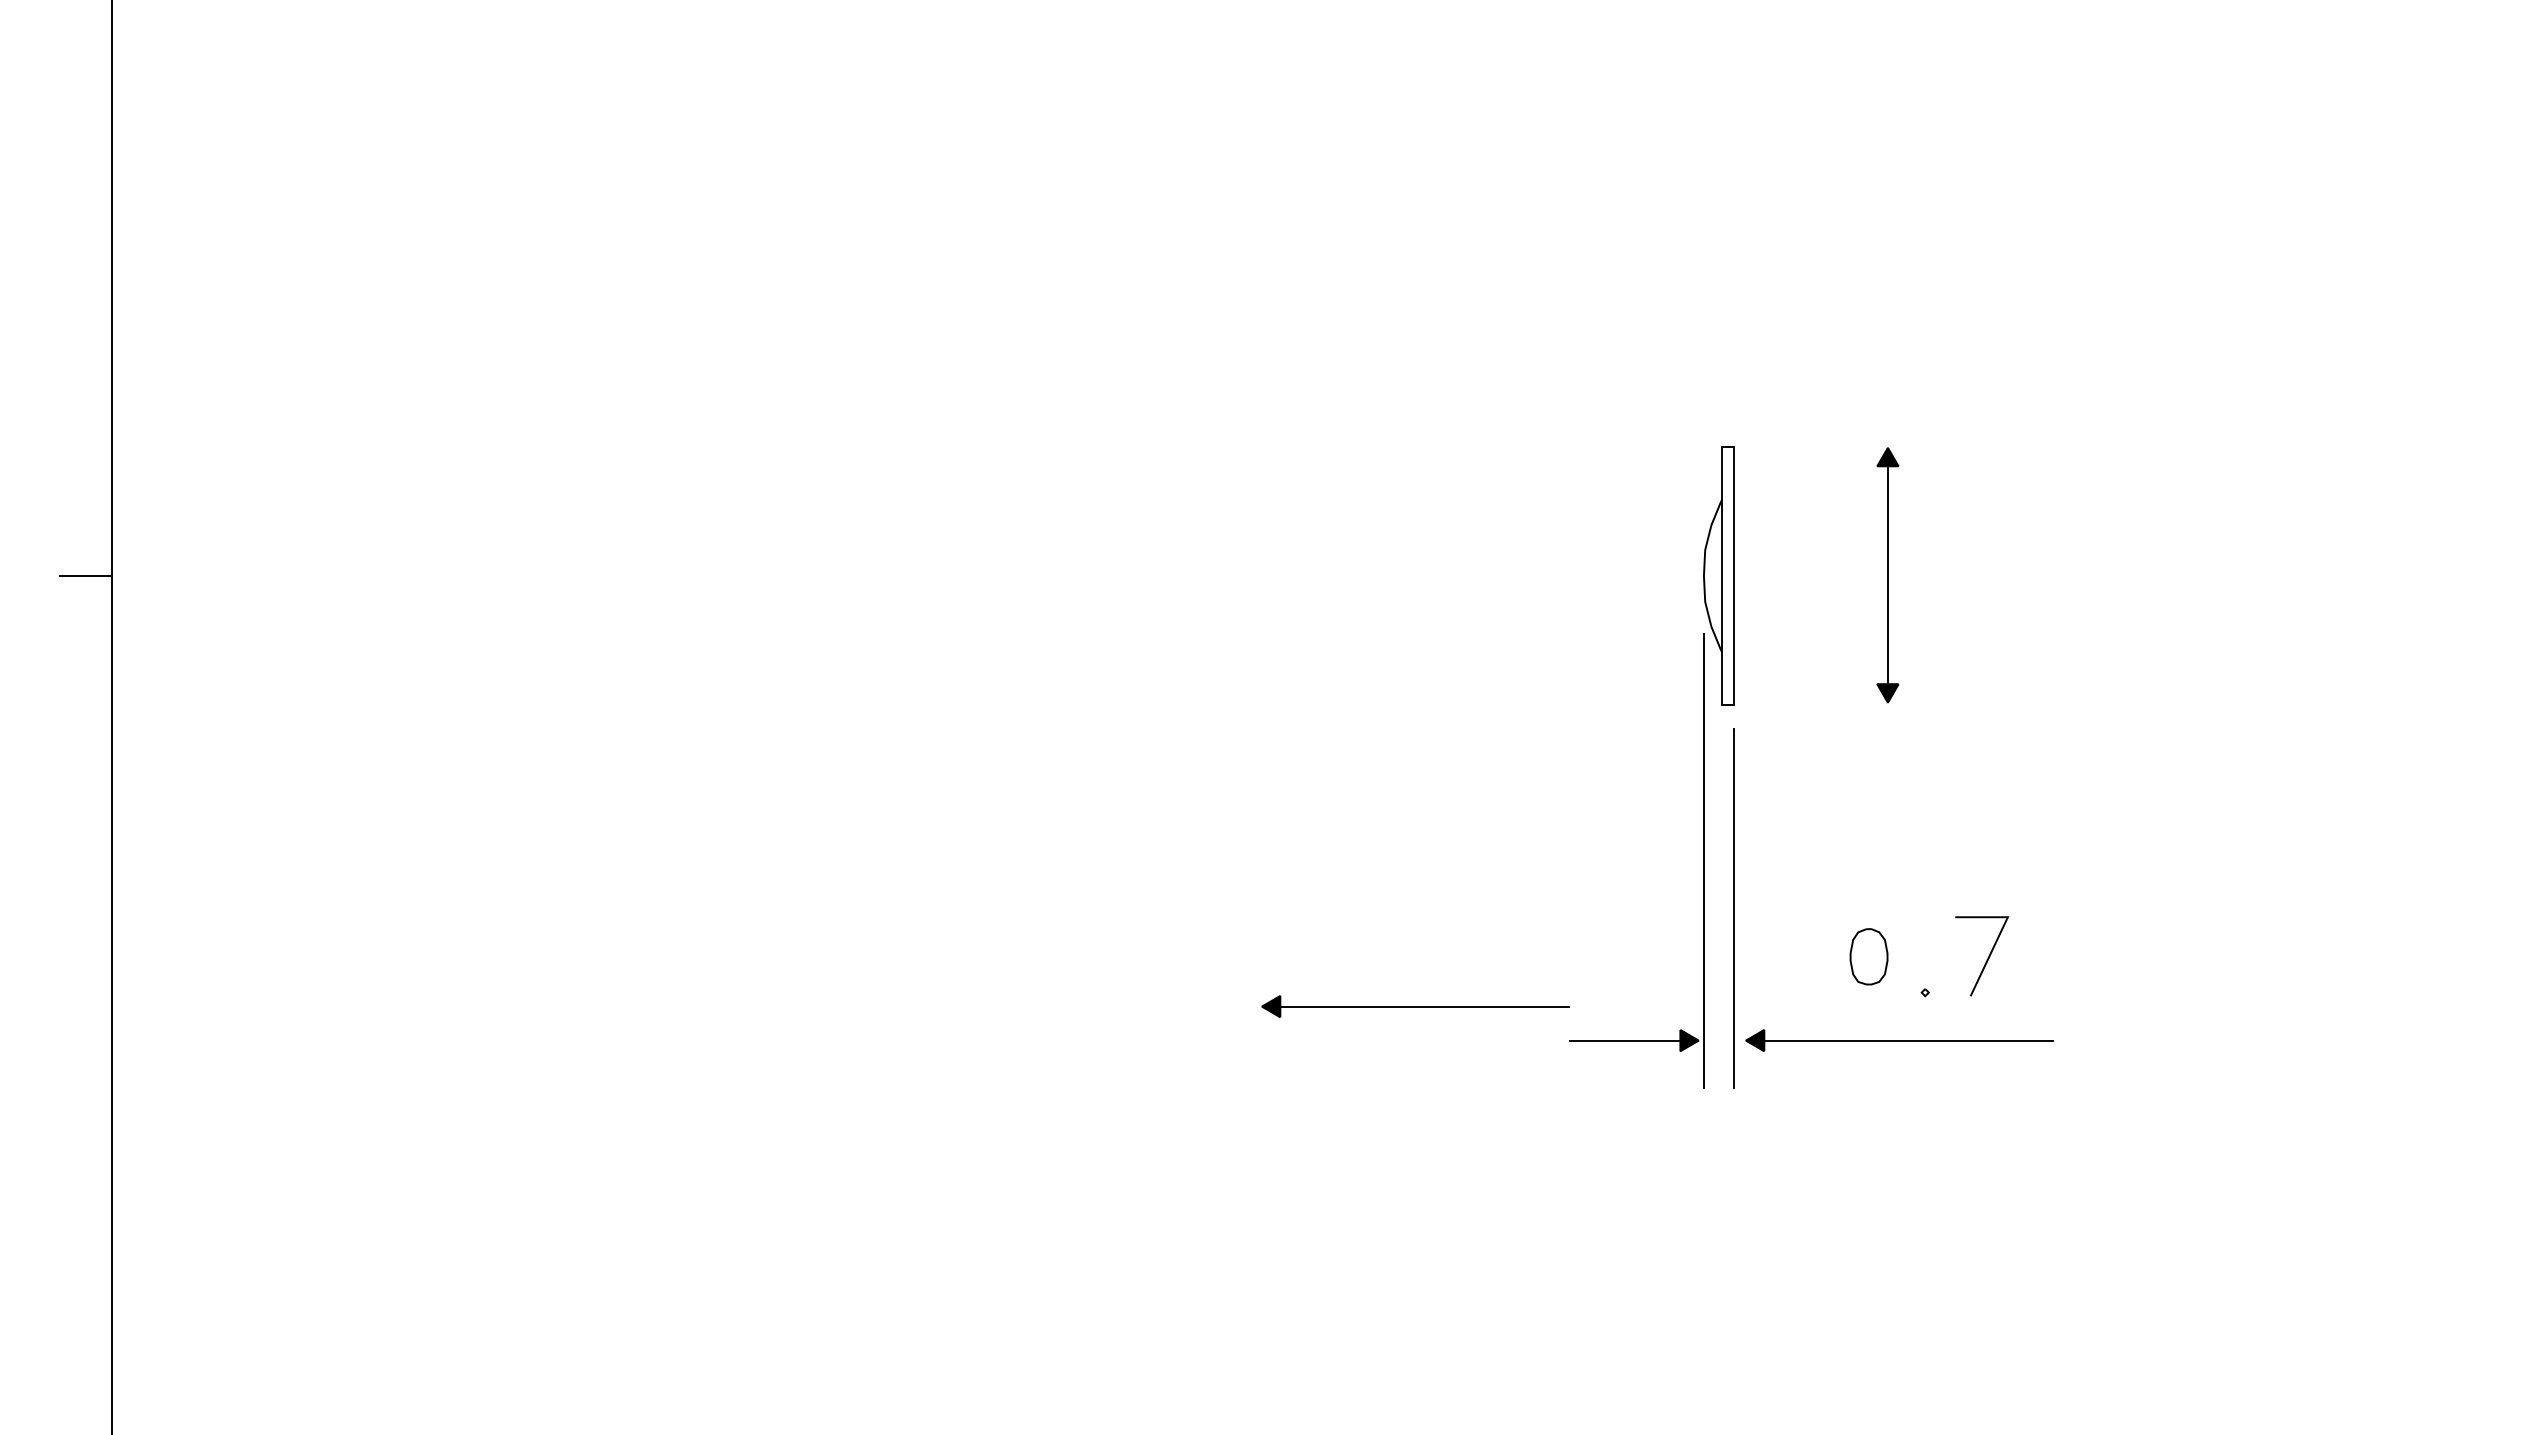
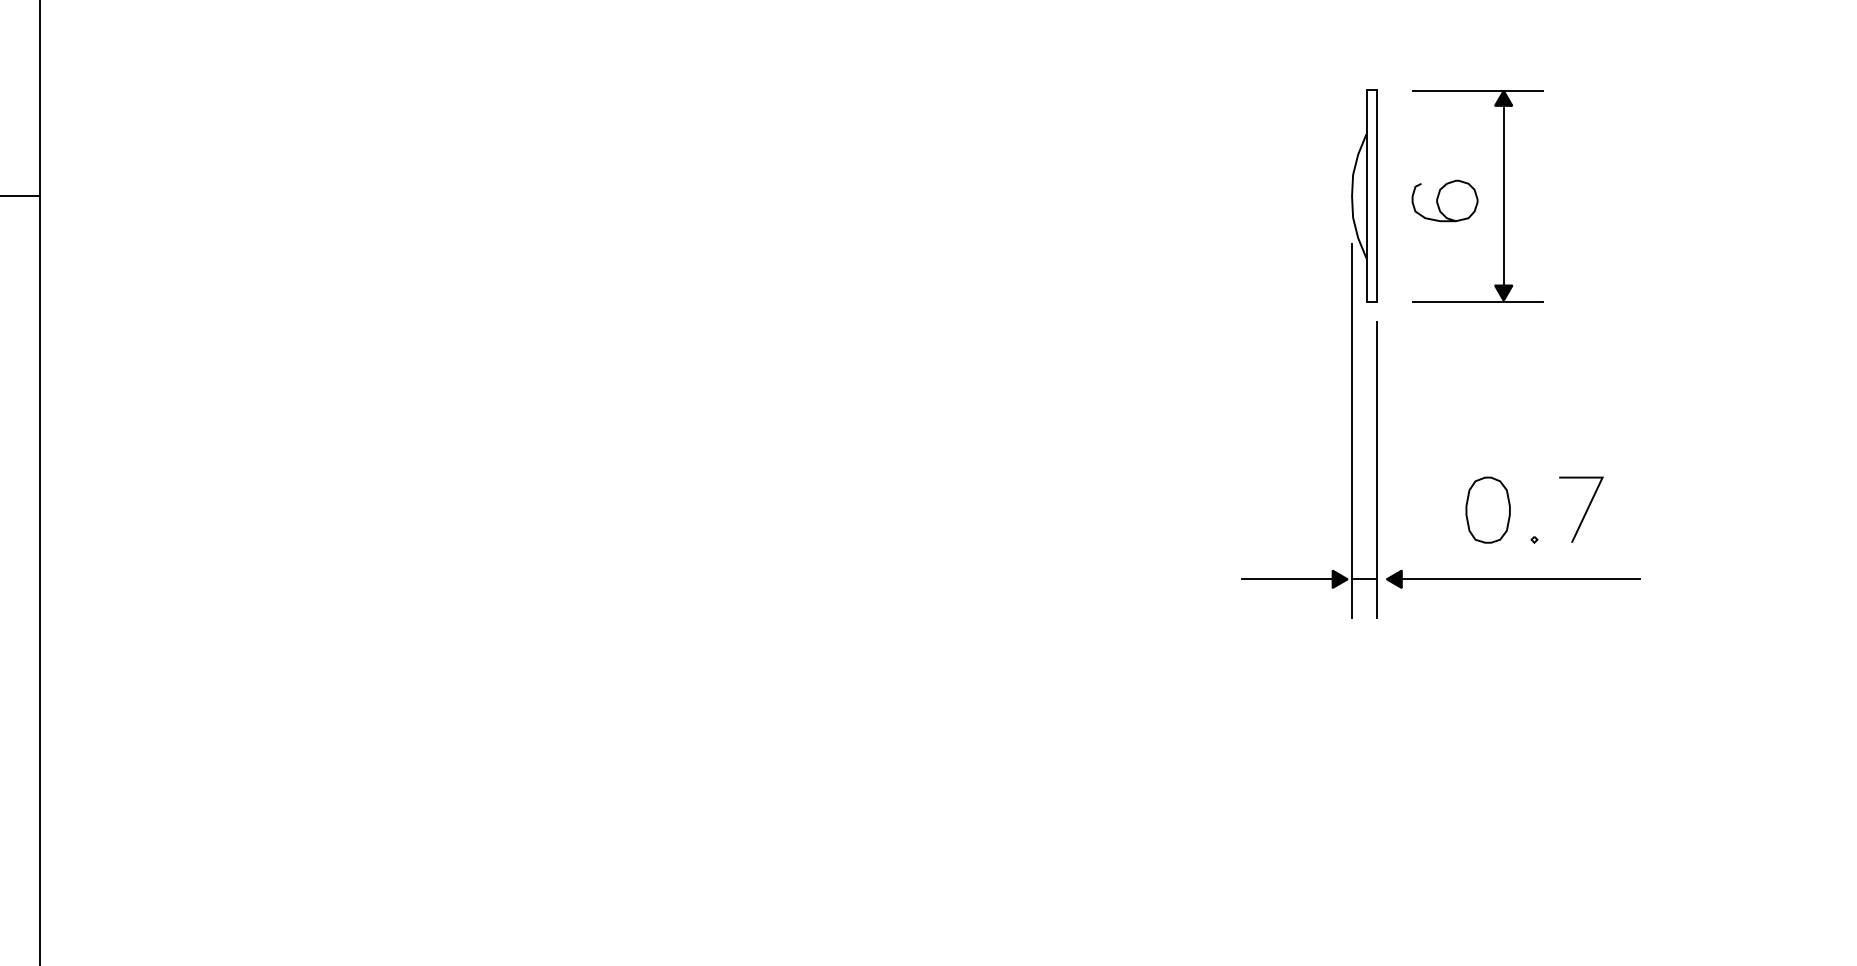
line: (1856, 447) -> (1477, 90), added
curve: (1808, 581) -> (1438, 200), added
line: (1856, 703) -> (1477, 301), added
part: (1868, 956) -> (1487, 509), size x1.43
part: (1415, 1006) -> (1114, 551), removed
line: (1718, 1040) -> (1364, 579), added

